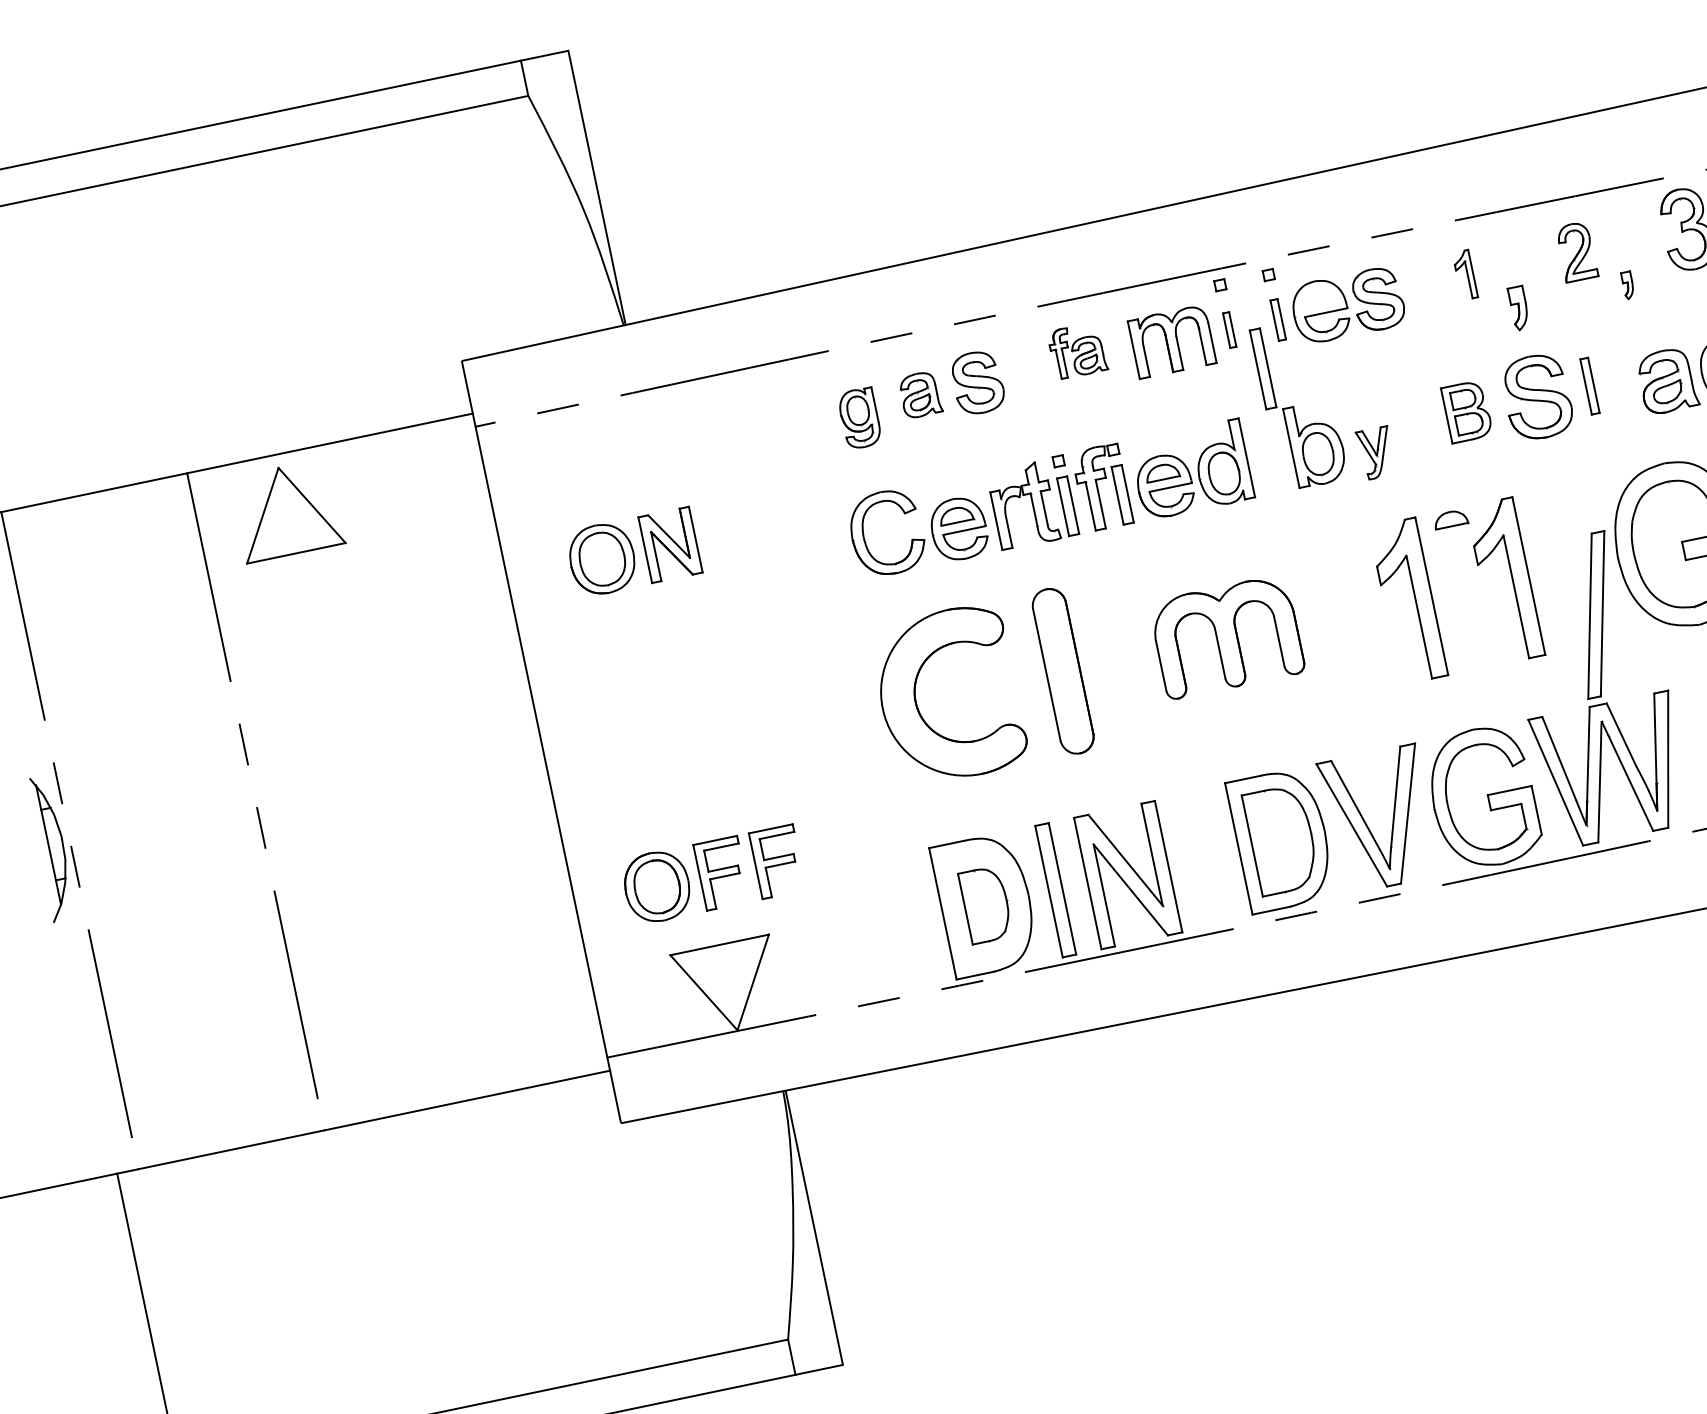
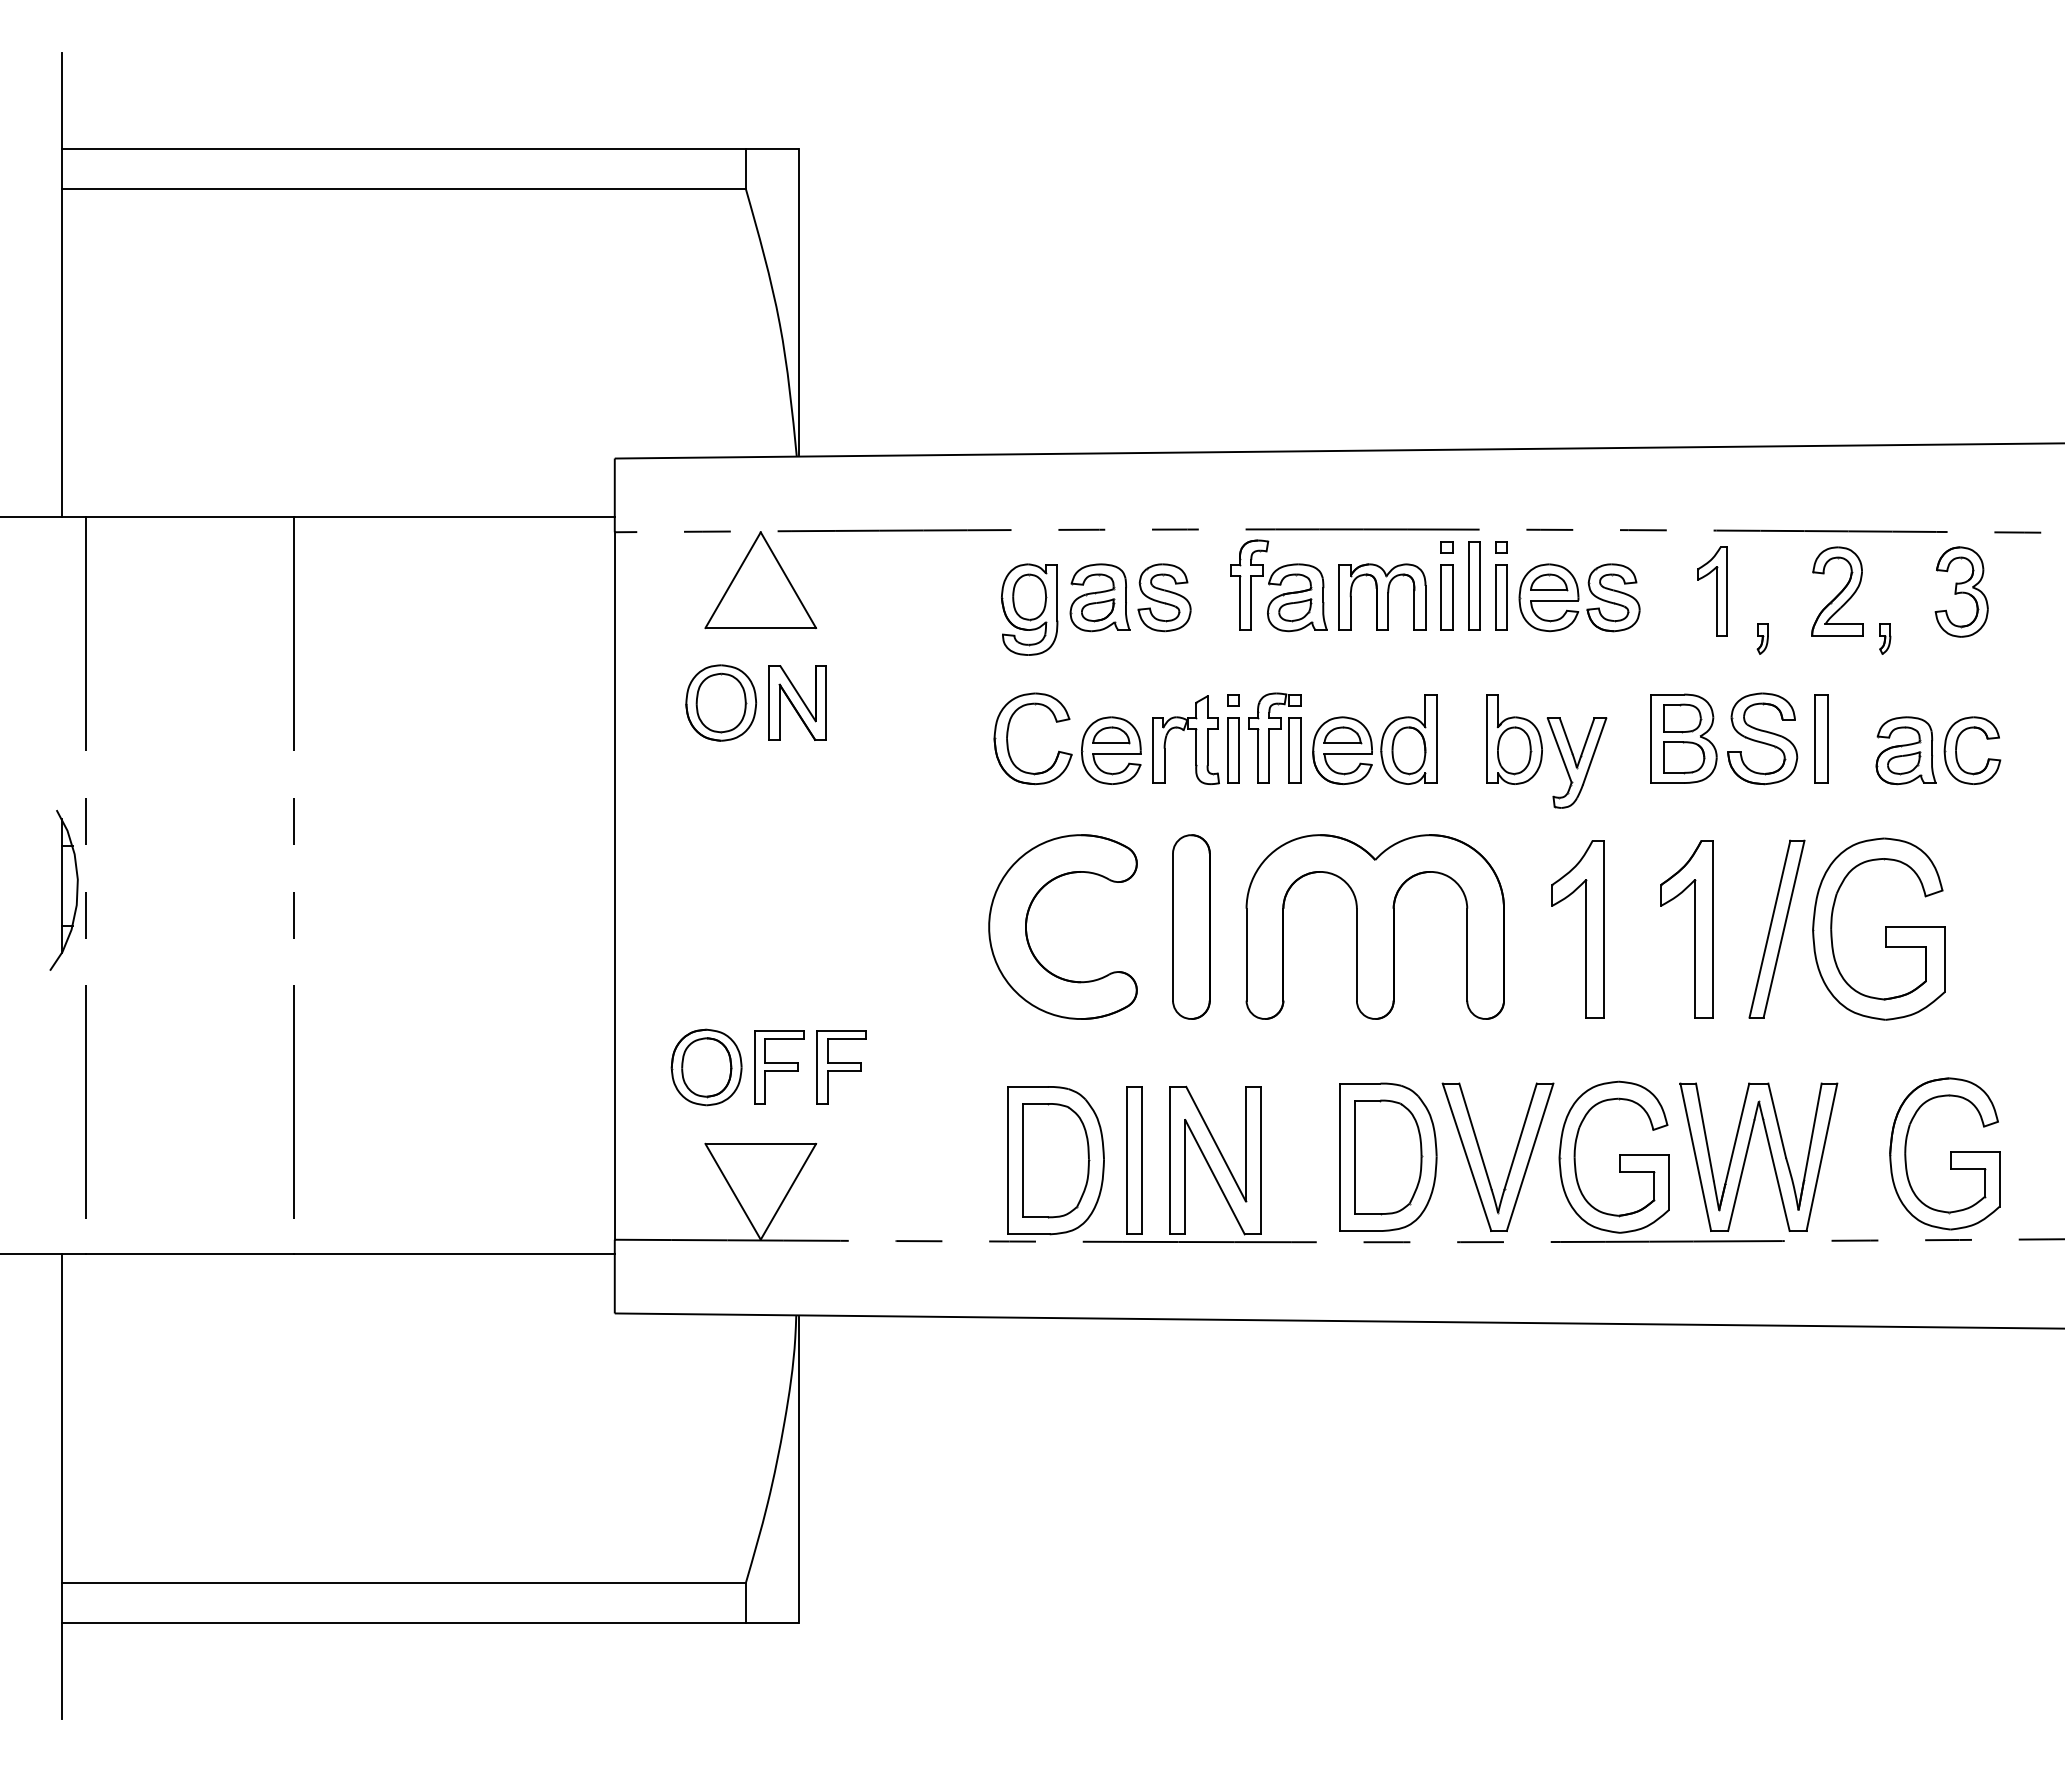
part: (1576, 251) -> (1837, 591), size x1.43
part: (1465, 275) -> (1712, 591), size x1.67
part: (1518, 307) -> (1762, 638), size x0.62
part: (1278, 319) -> (1501, 597), size x1.43
part: (1229, 330) -> (1446, 597), size x1.67
part: (1077, 350) -> (1278, 585), size x1.67
part: (1263, 368) -> (1474, 585), moved
part: (1589, 385) -> (1821, 738), size x1.43
part: (919, 394) -> (1099, 597), size x1.43
part: (1466, 411) -> (1683, 738), size x1.43
part: (859, 418) -> (1029, 609), size x1.43
part: (1375, 452) -> (1576, 762), size x1.67
part: (287, 511) -> (760, 580), moved
part: (1451, 519) -> (1549, 582), moved
part: (1595, 614) -> (1776, 928), moved
part: (1226, 636) -> (1374, 926), size x1.67
part: (986, 904) -> (1056, 1160), size x1.43

